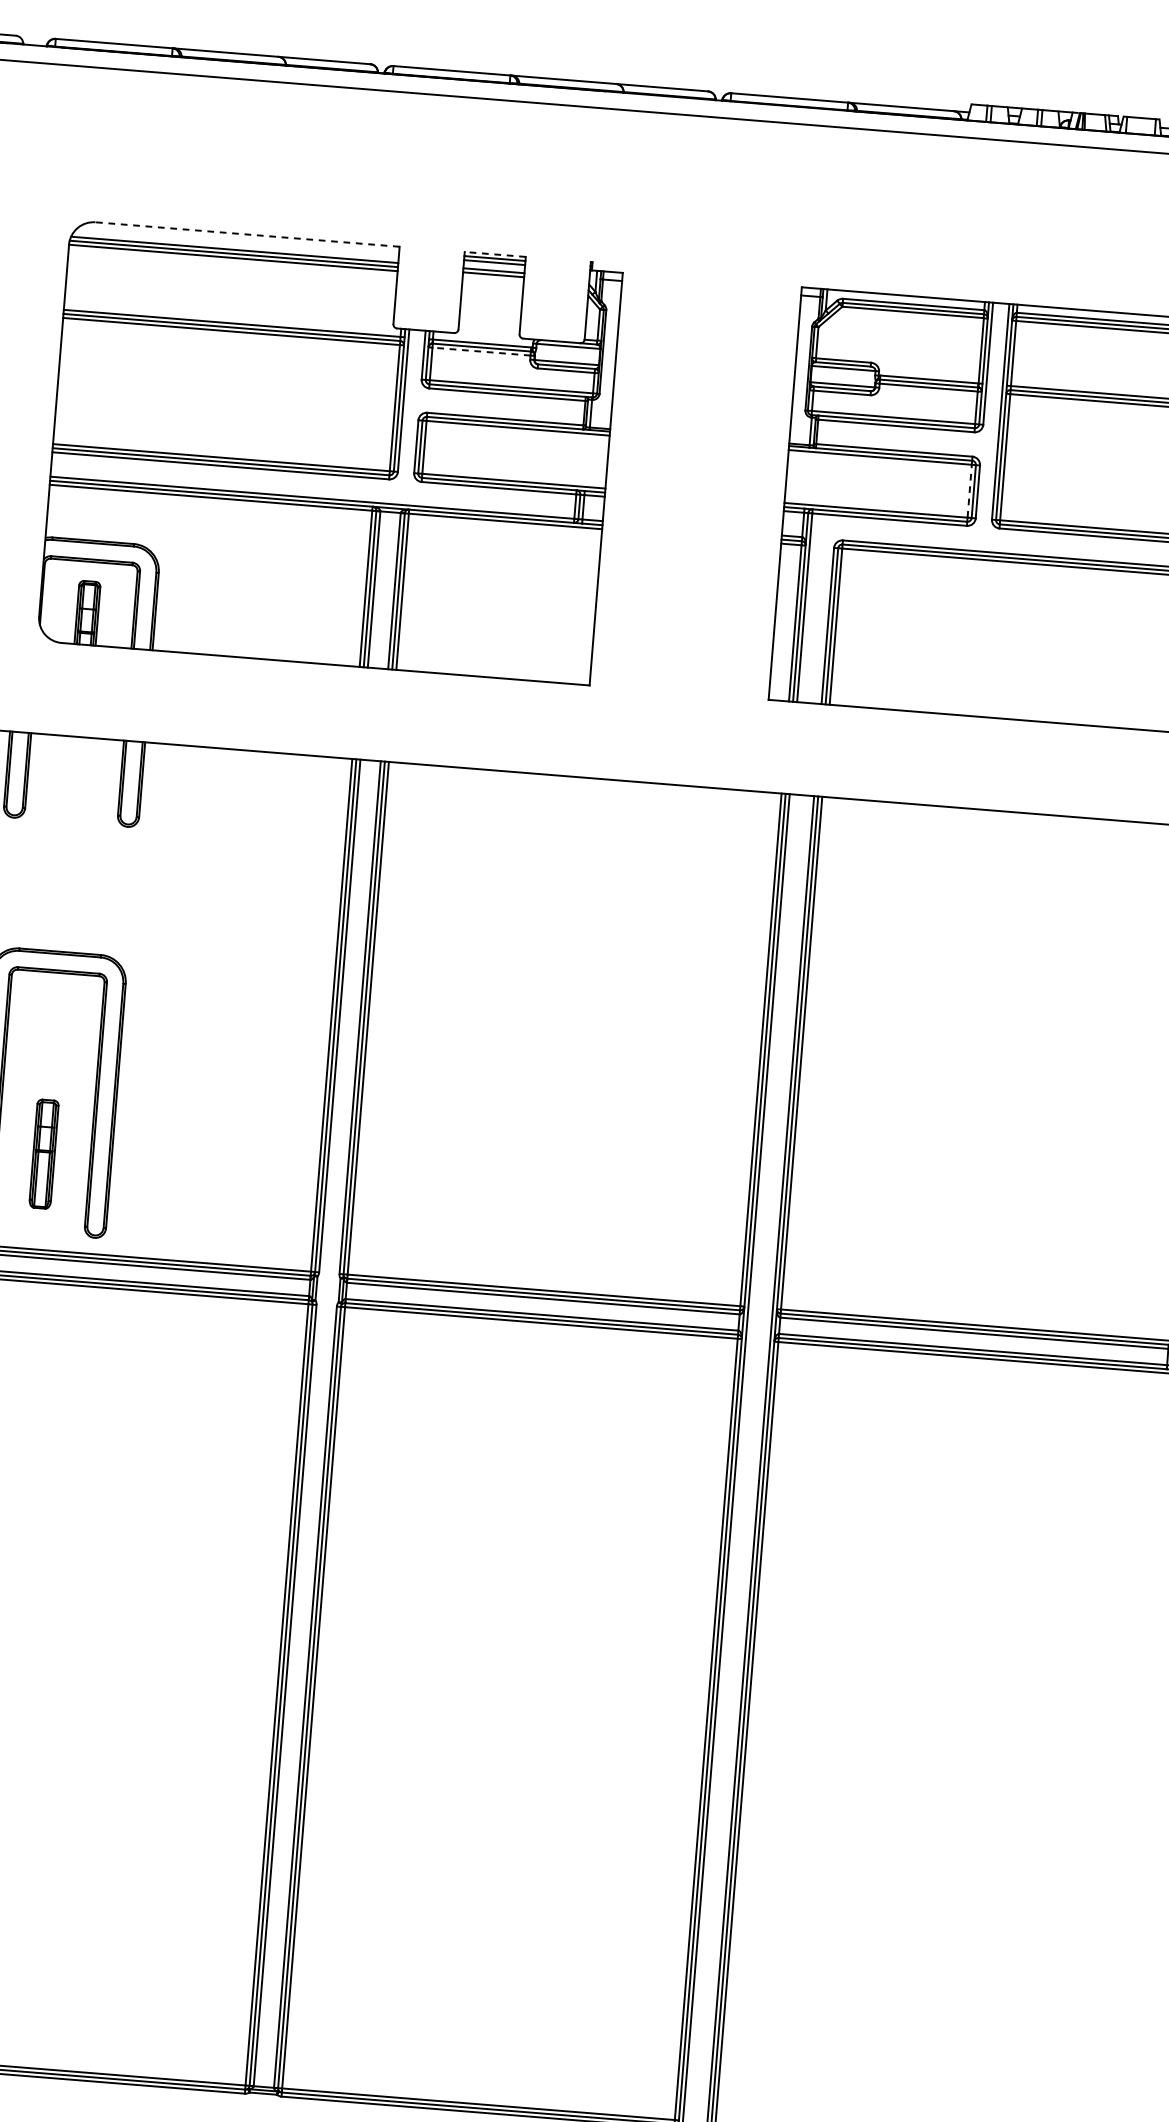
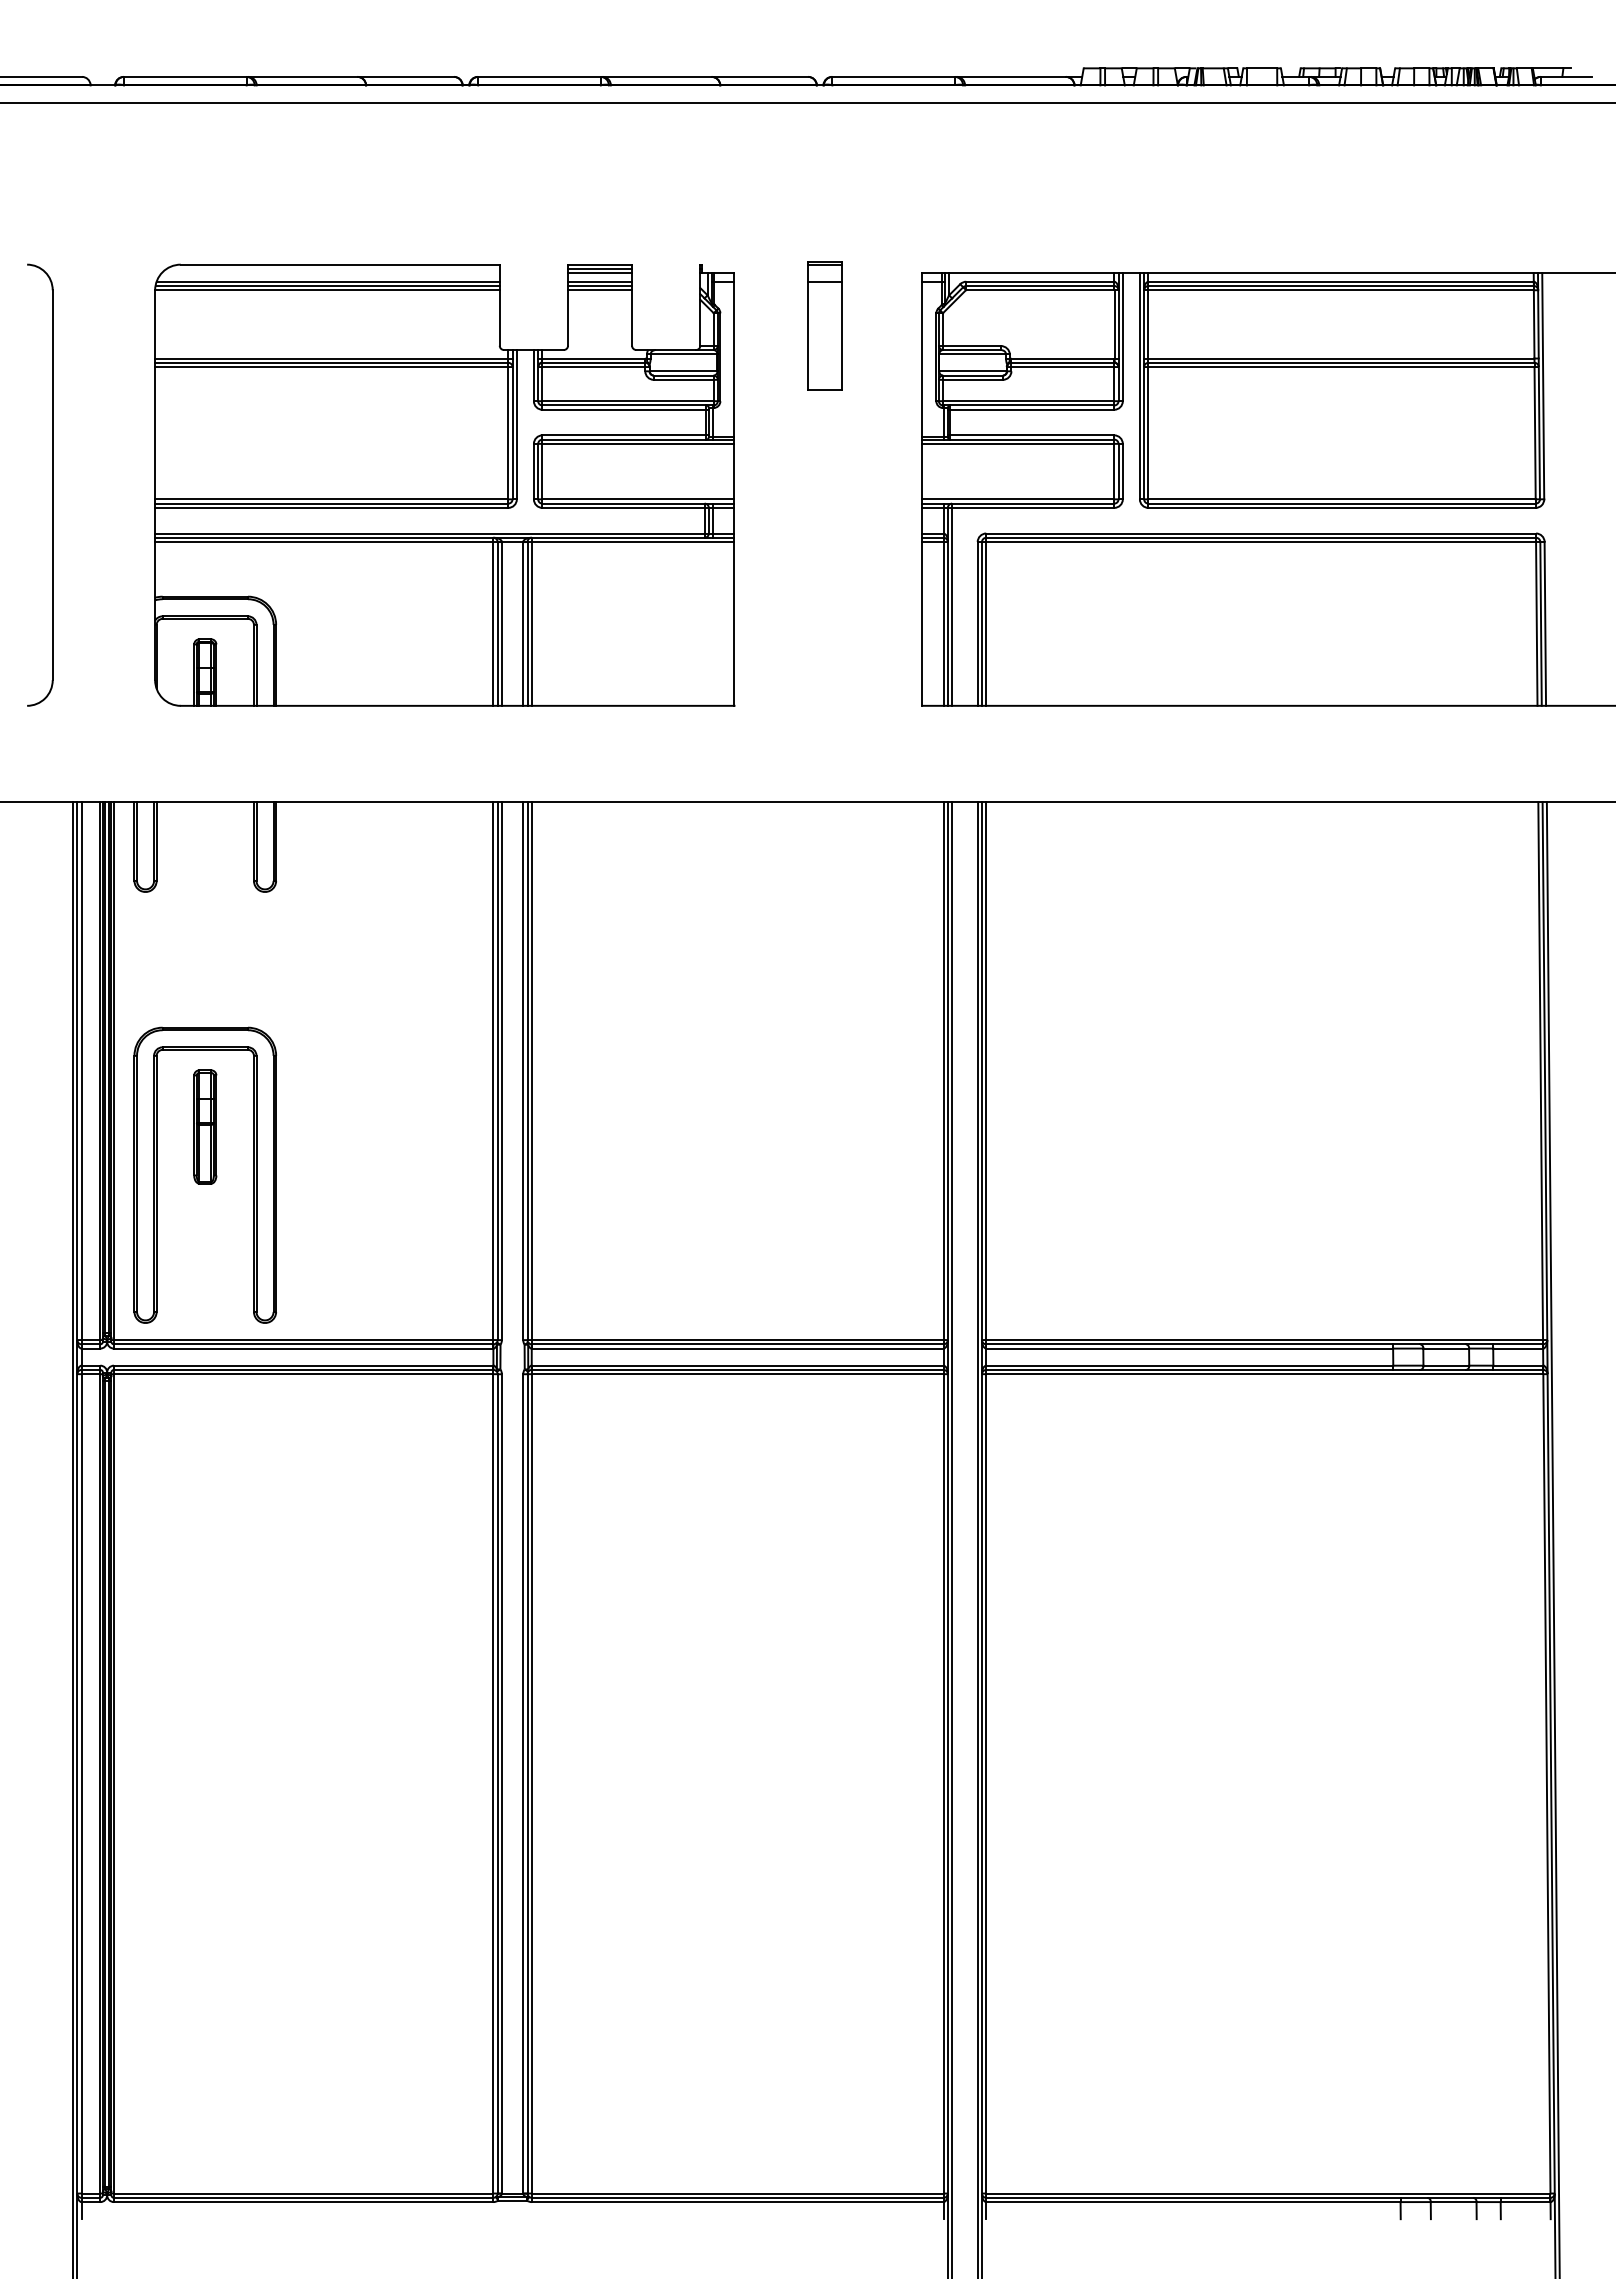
line: (247, 234) -> (340, 264), dashed -> solid
line: (494, 254) -> (599, 264), dashed -> solid
line: (493, 279) -> (600, 290), added
part: (704, 329) -> (824, 325), added
line: (481, 352) -> (593, 367), dashed -> solid
line: (969, 491) -> (1114, 471), dashed -> solid
part: (44, 1153) -> (205, 1126), moved

